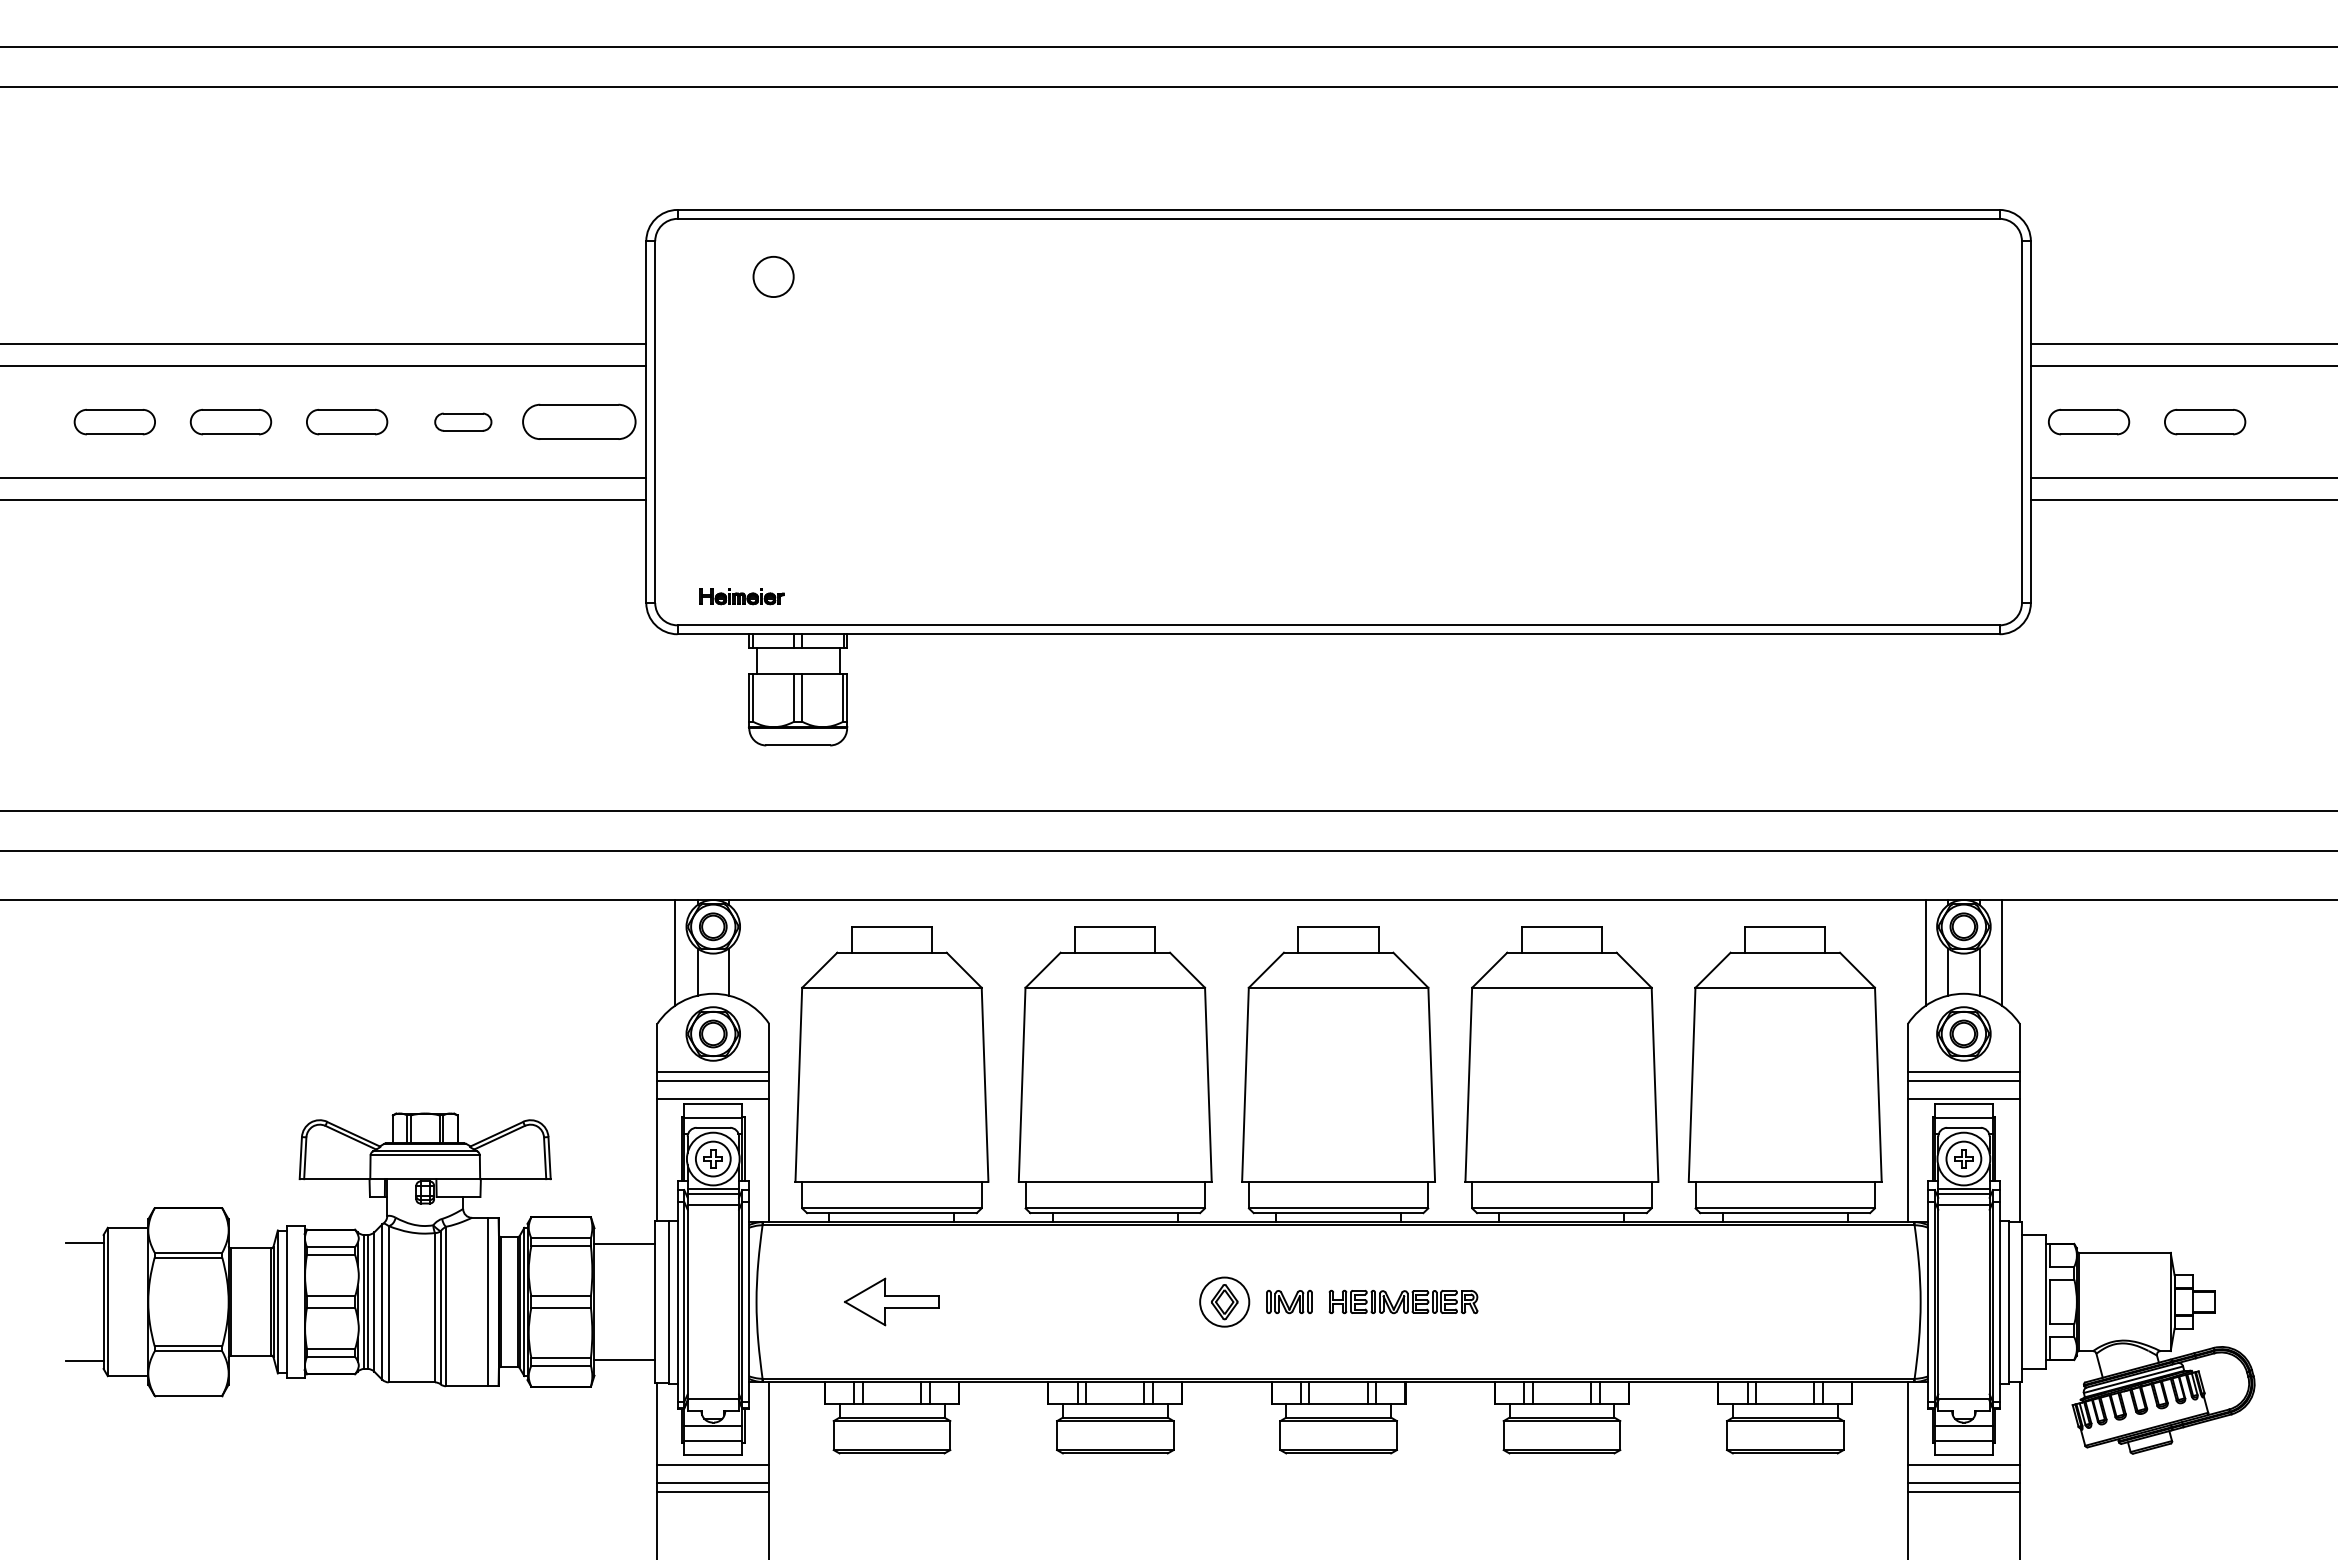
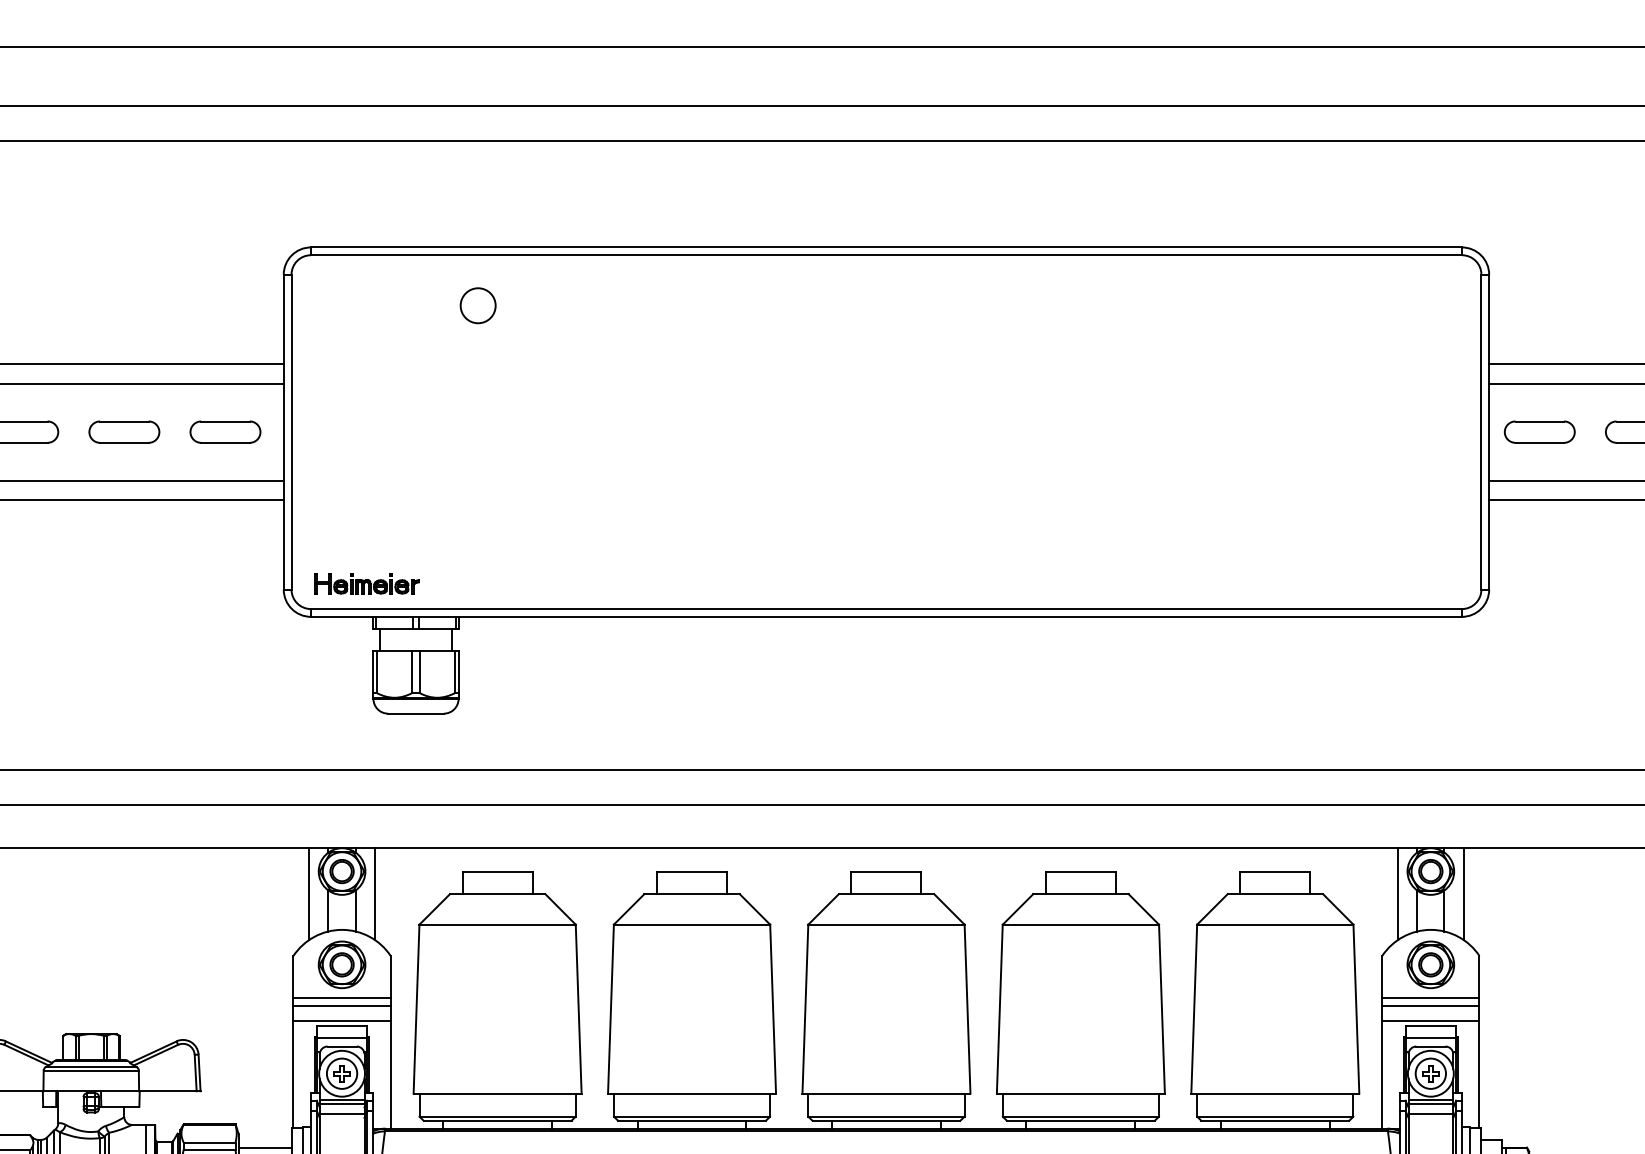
circle: (773, 276) -> (478, 305), moved
part: (463, 422) -> (124, 432), size x1.43
part: (579, 422) -> (225, 432), size x0.71
part: (741, 596) -> (366, 583), size x1.43
line: (751, 952) -> (375, 893), added

